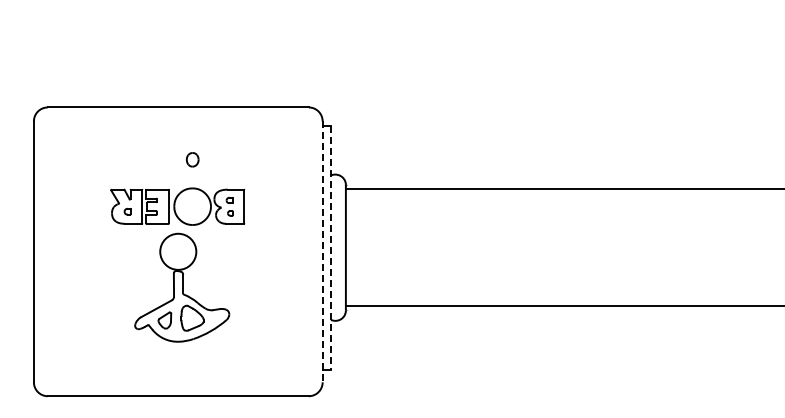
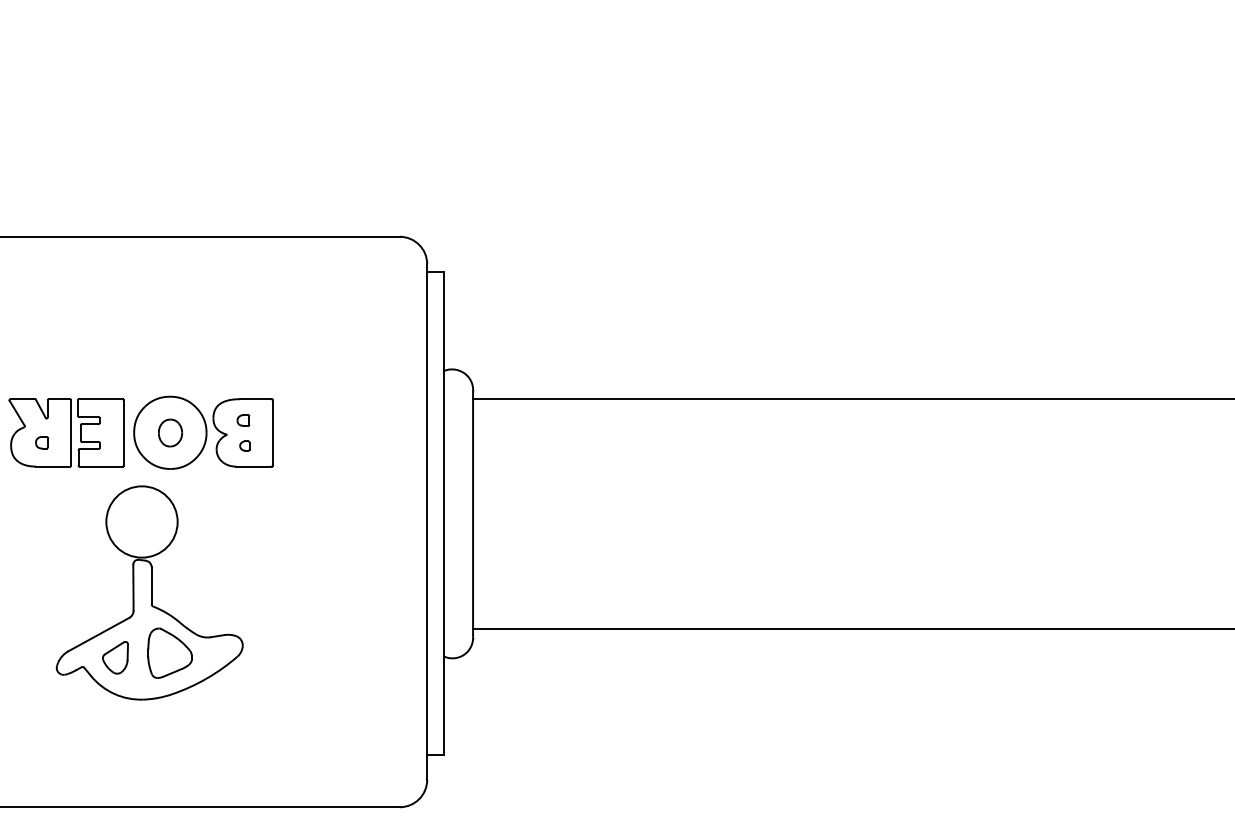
part: (192, 159) -> (170, 432), moved
line: (331, 248) -> (444, 515), dashed -> solid
line: (322, 252) -> (426, 523), dashed -> solid

